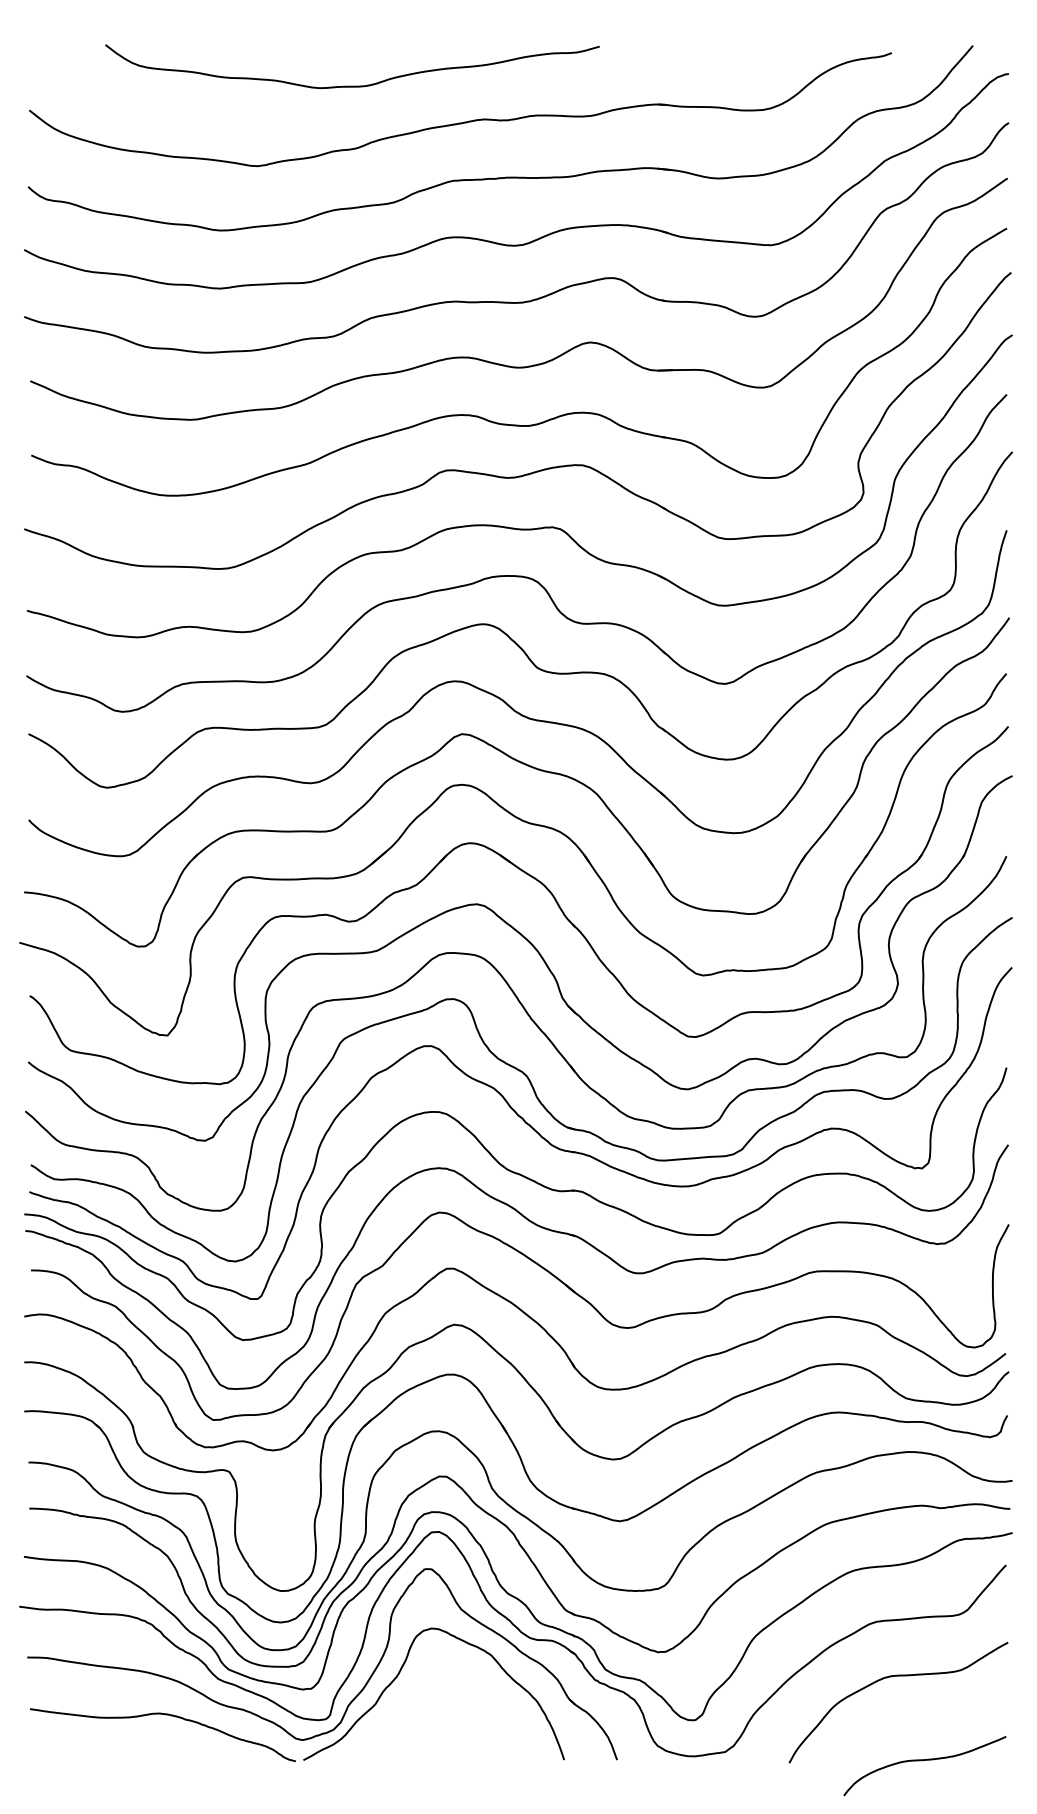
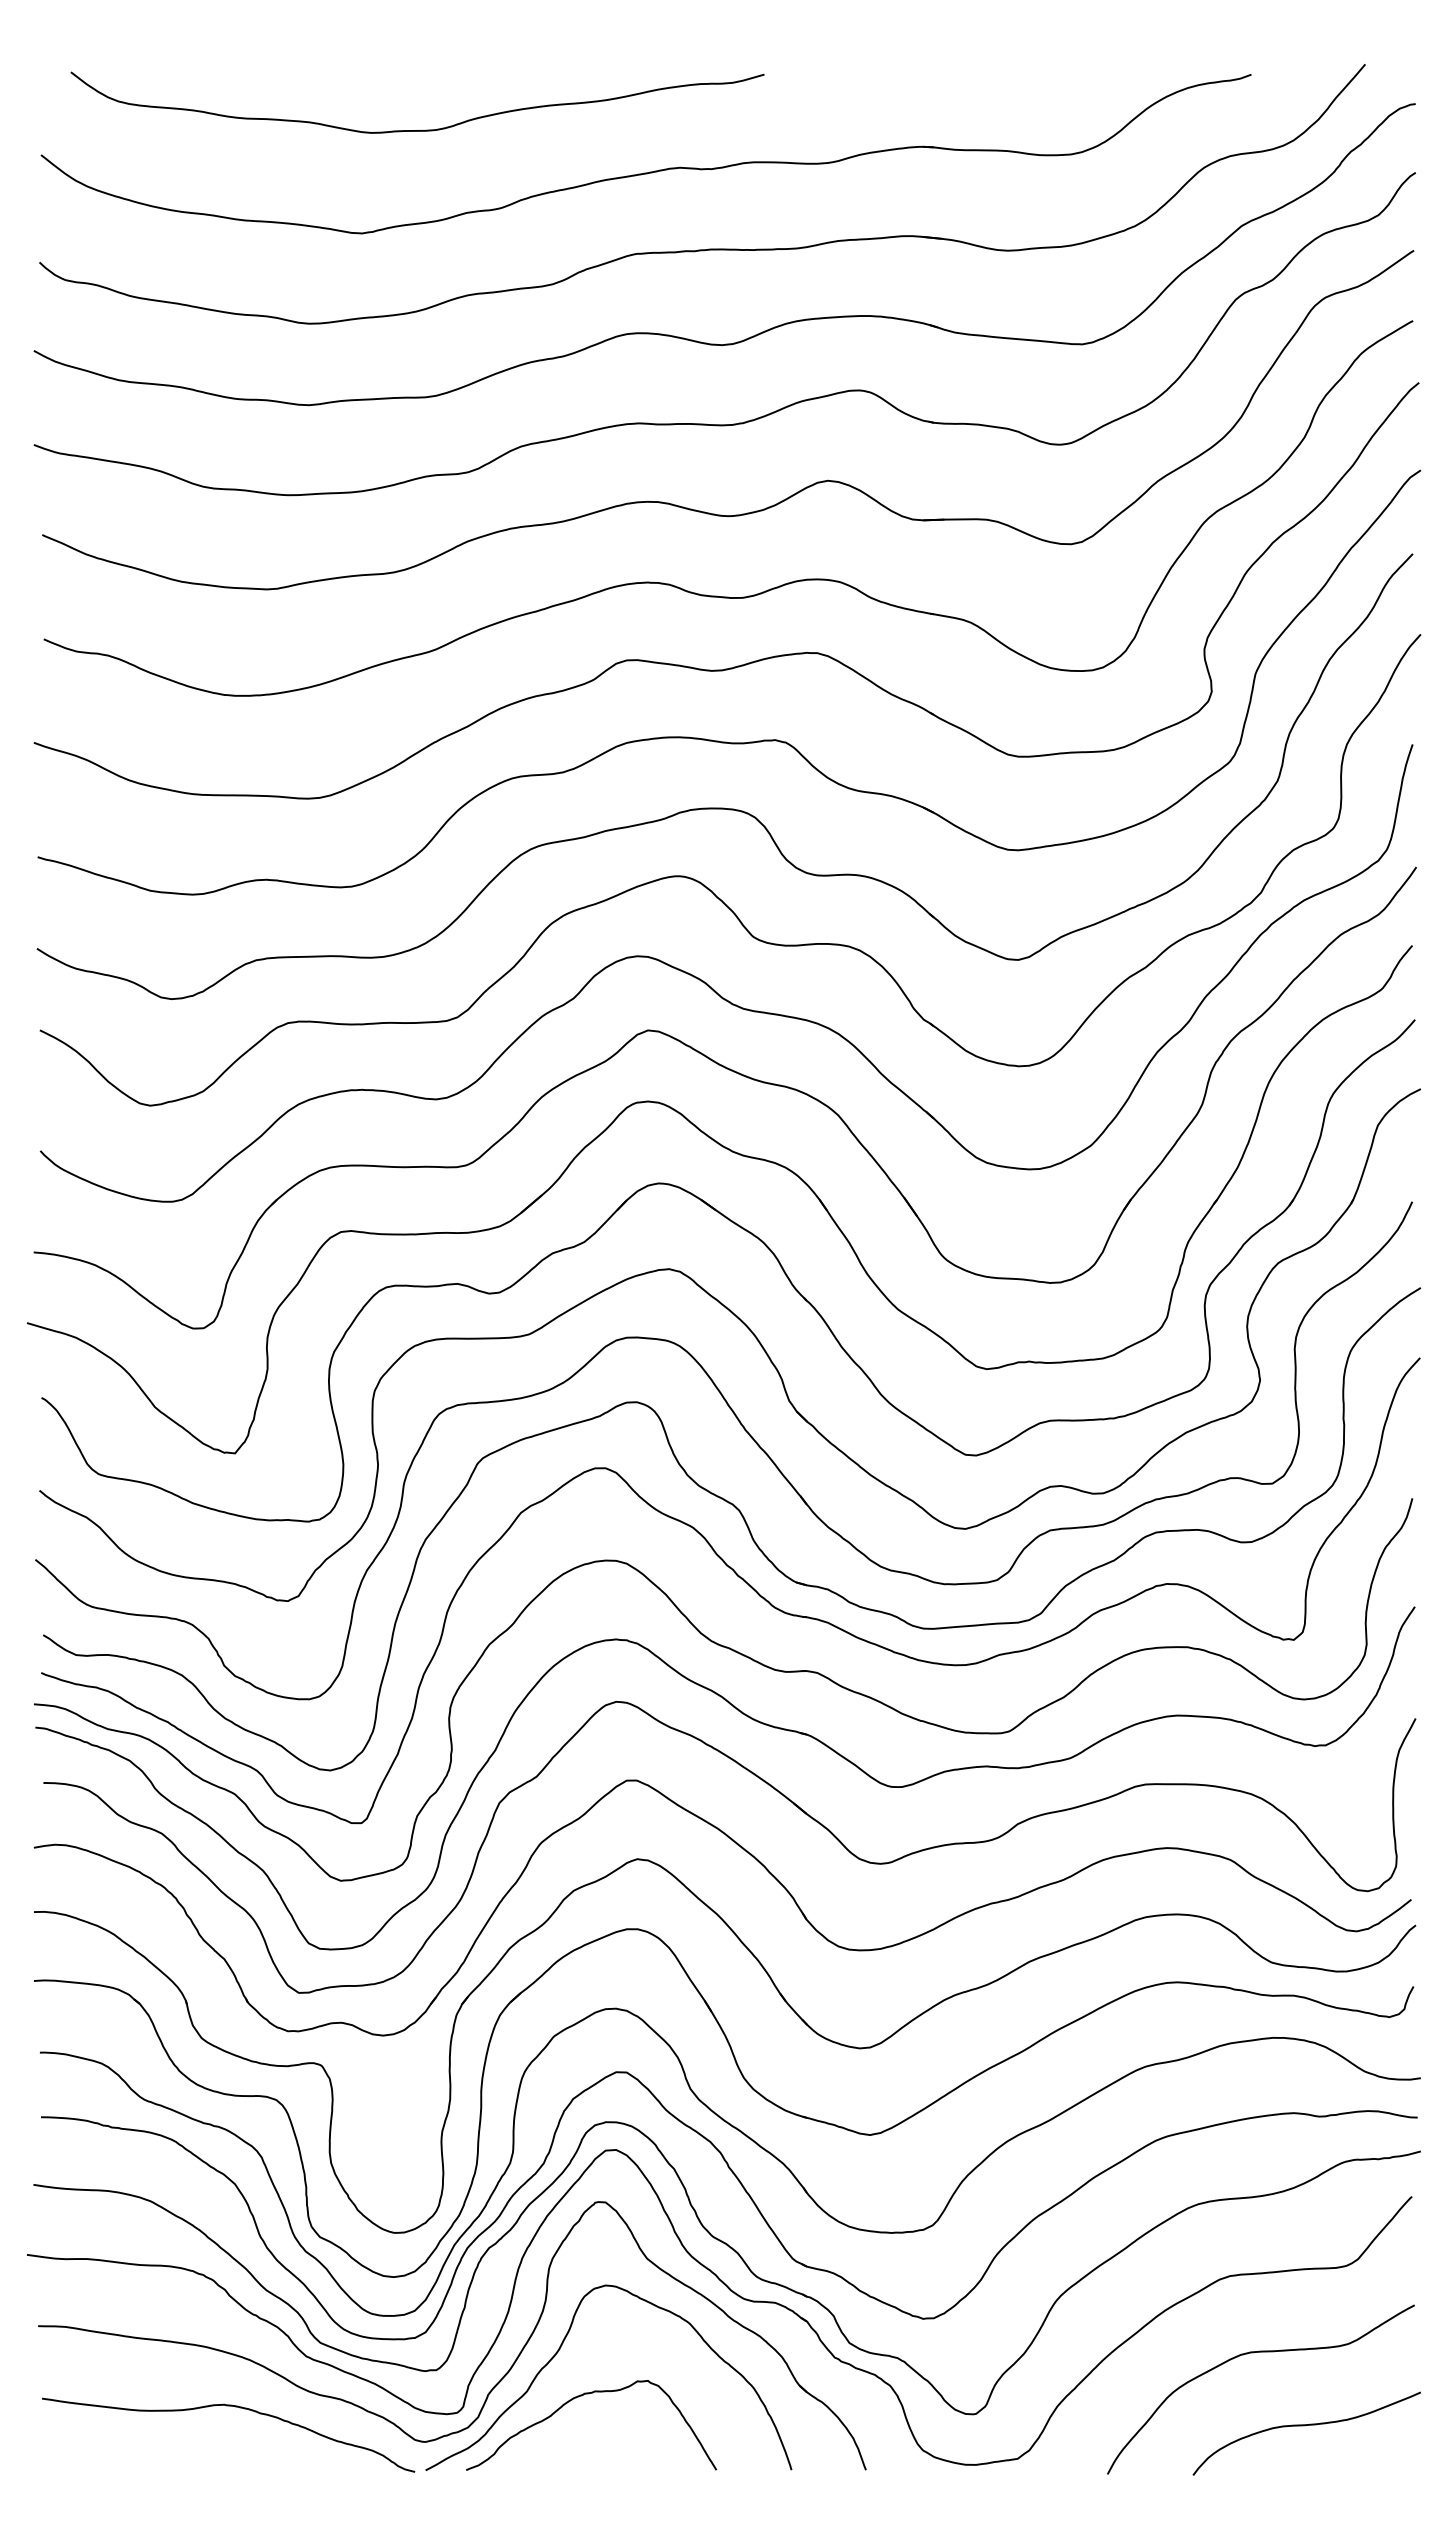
curve: (352, 86) -> (417, 130), moved
curve: (414, 1707) -> (581, 2396), added
curve: (923, 1761) -> (1305, 2426), moved

